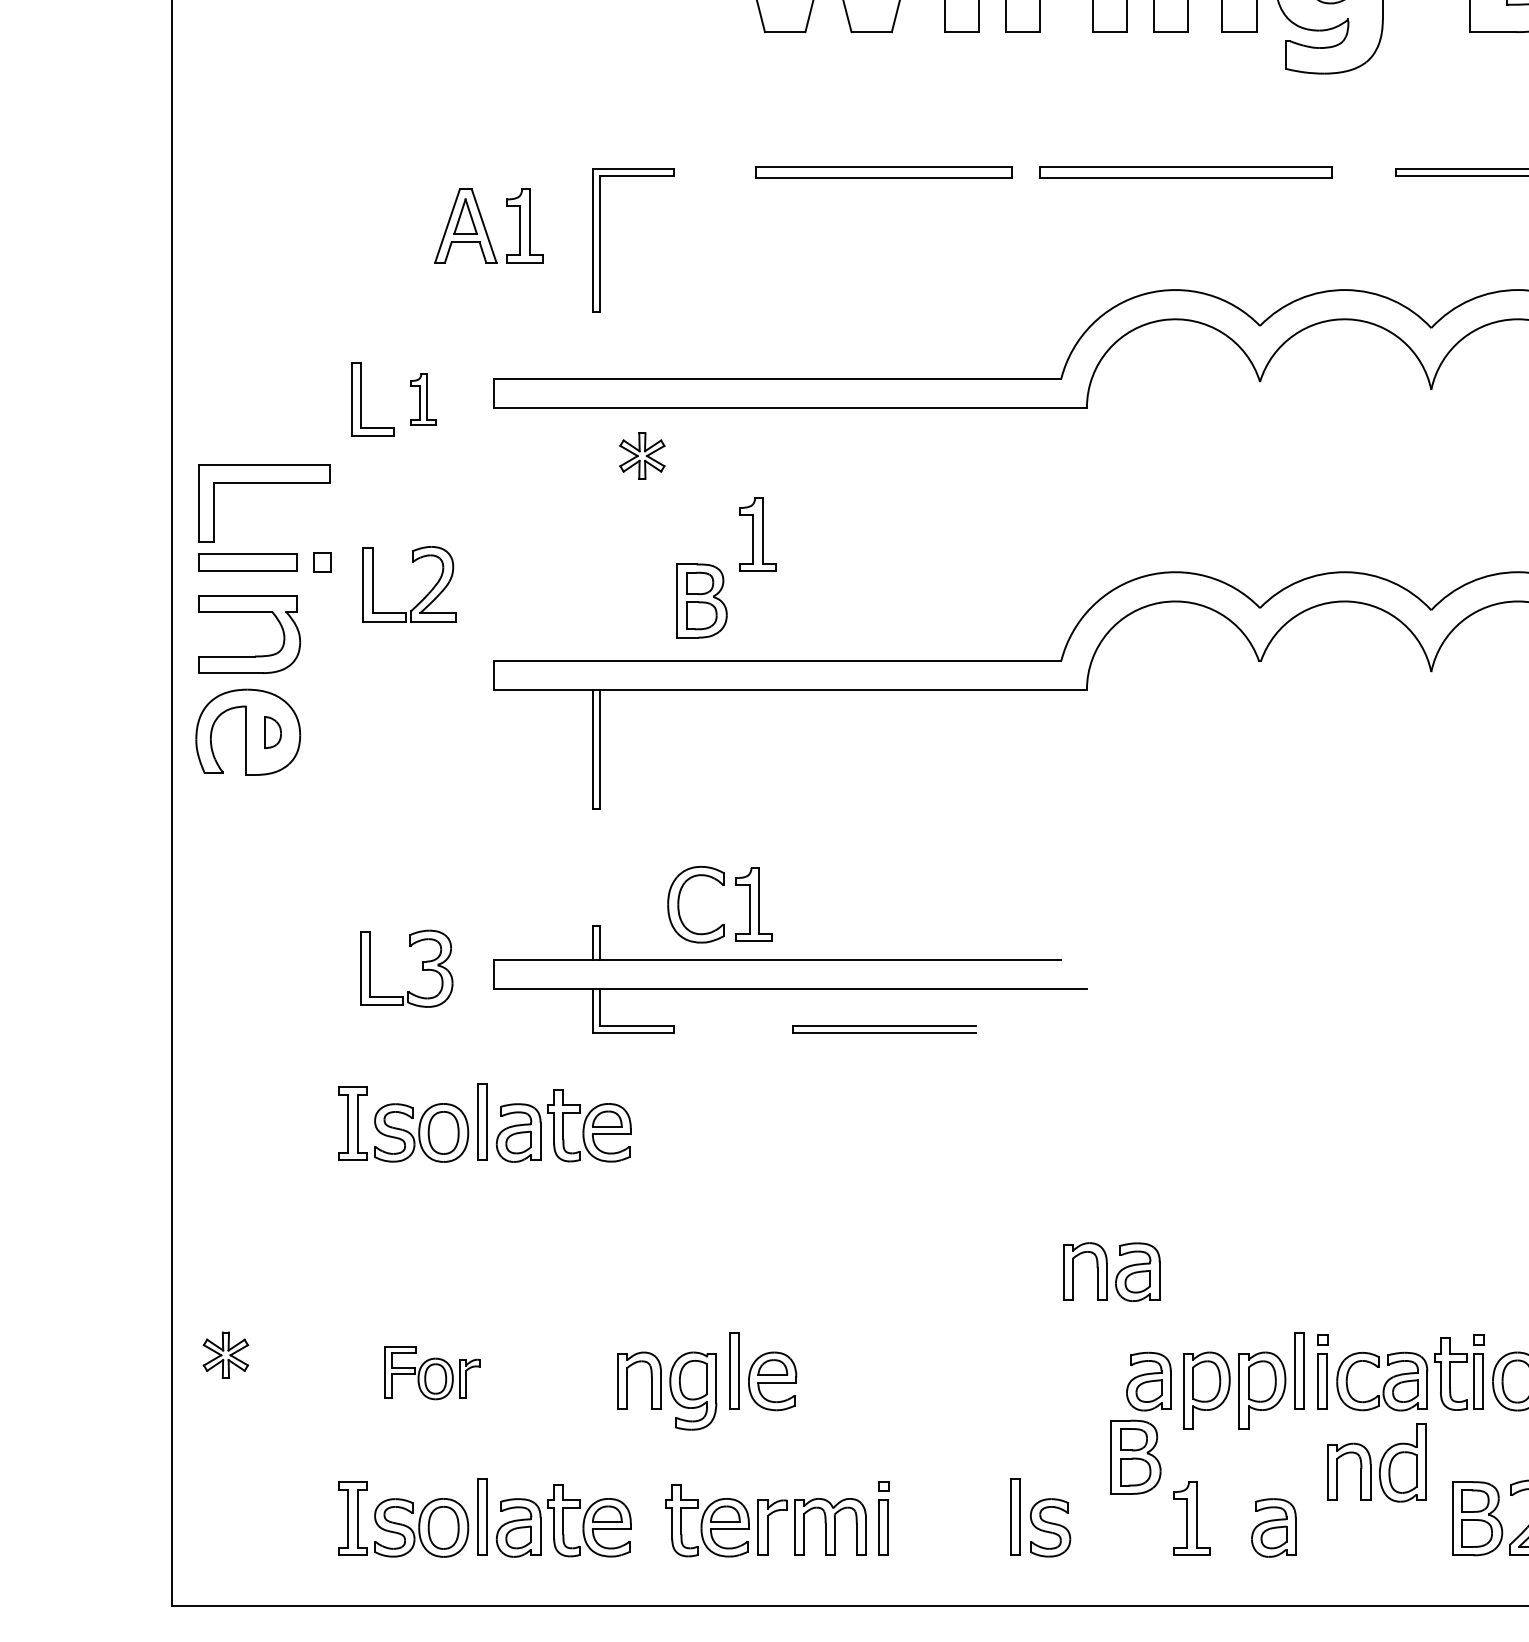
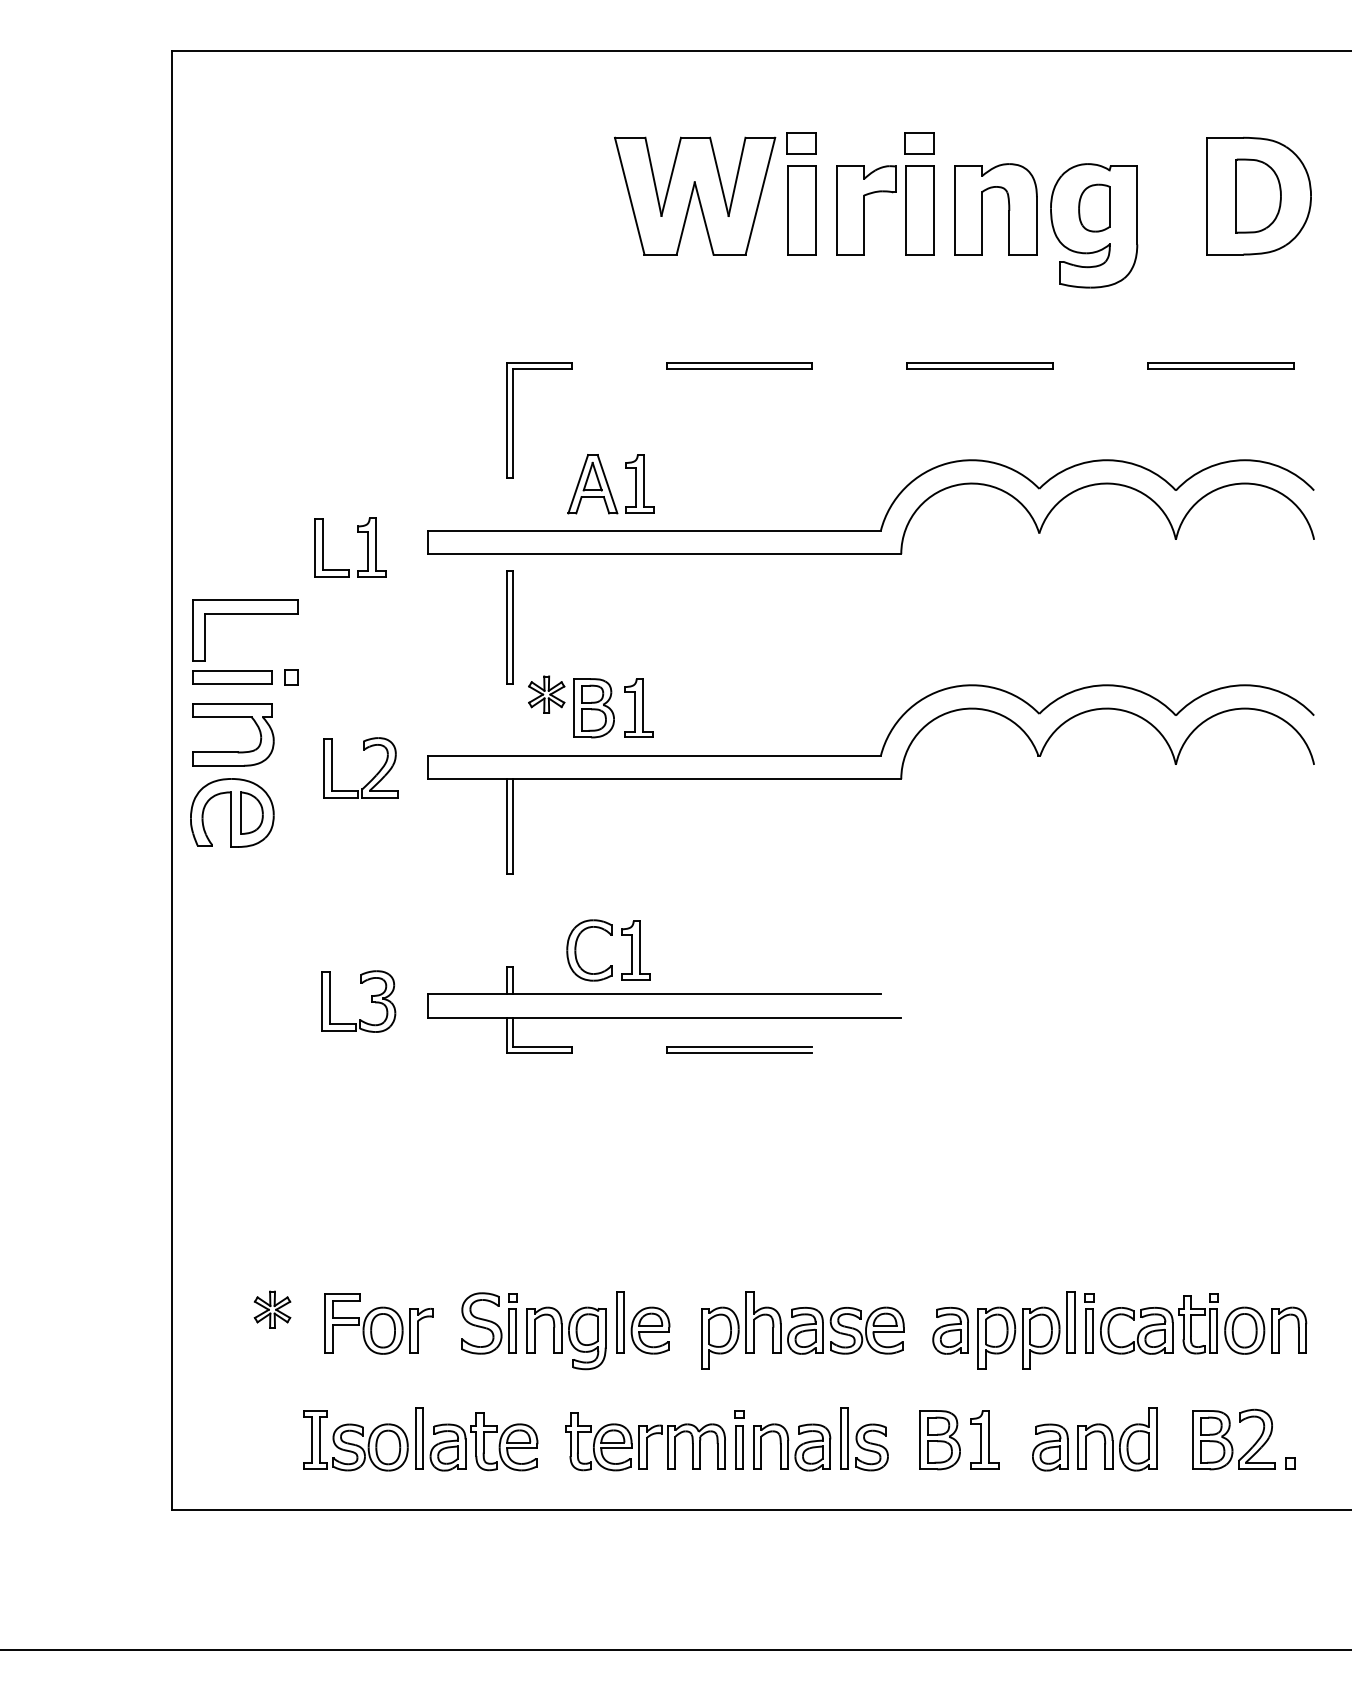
part: (884, 171) -> (739, 365), size x0.71
part: (1185, 171) -> (979, 365), size x0.62
part: (487, 226) -> (610, 484), moved
part: (422, 399) -> (371, 547), size x1.43
part: (642, 455) -> (546, 694), moved
part: (595, 499) -> (509, 627), added
part: (757, 533) -> (638, 707), moved
part: (425, 595) -> (373, 776), moved
part: (272, 731) -> (251, 812), size x1.67
part: (484, 1122) -> (420, 1124), removed
part: (1112, 1272) -> (792, 1447), moved
part: (225, 1354) -> (272, 1309), moved
part: (431, 1372) -> (378, 1323), size x1.43
part: (570, 1372) -> (489, 1323), added
part: (963, 1381) -> (802, 1330), added
part: (1134, 1457) -> (939, 1440), moved
part: (1376, 1462) -> (1117, 1439), moved

